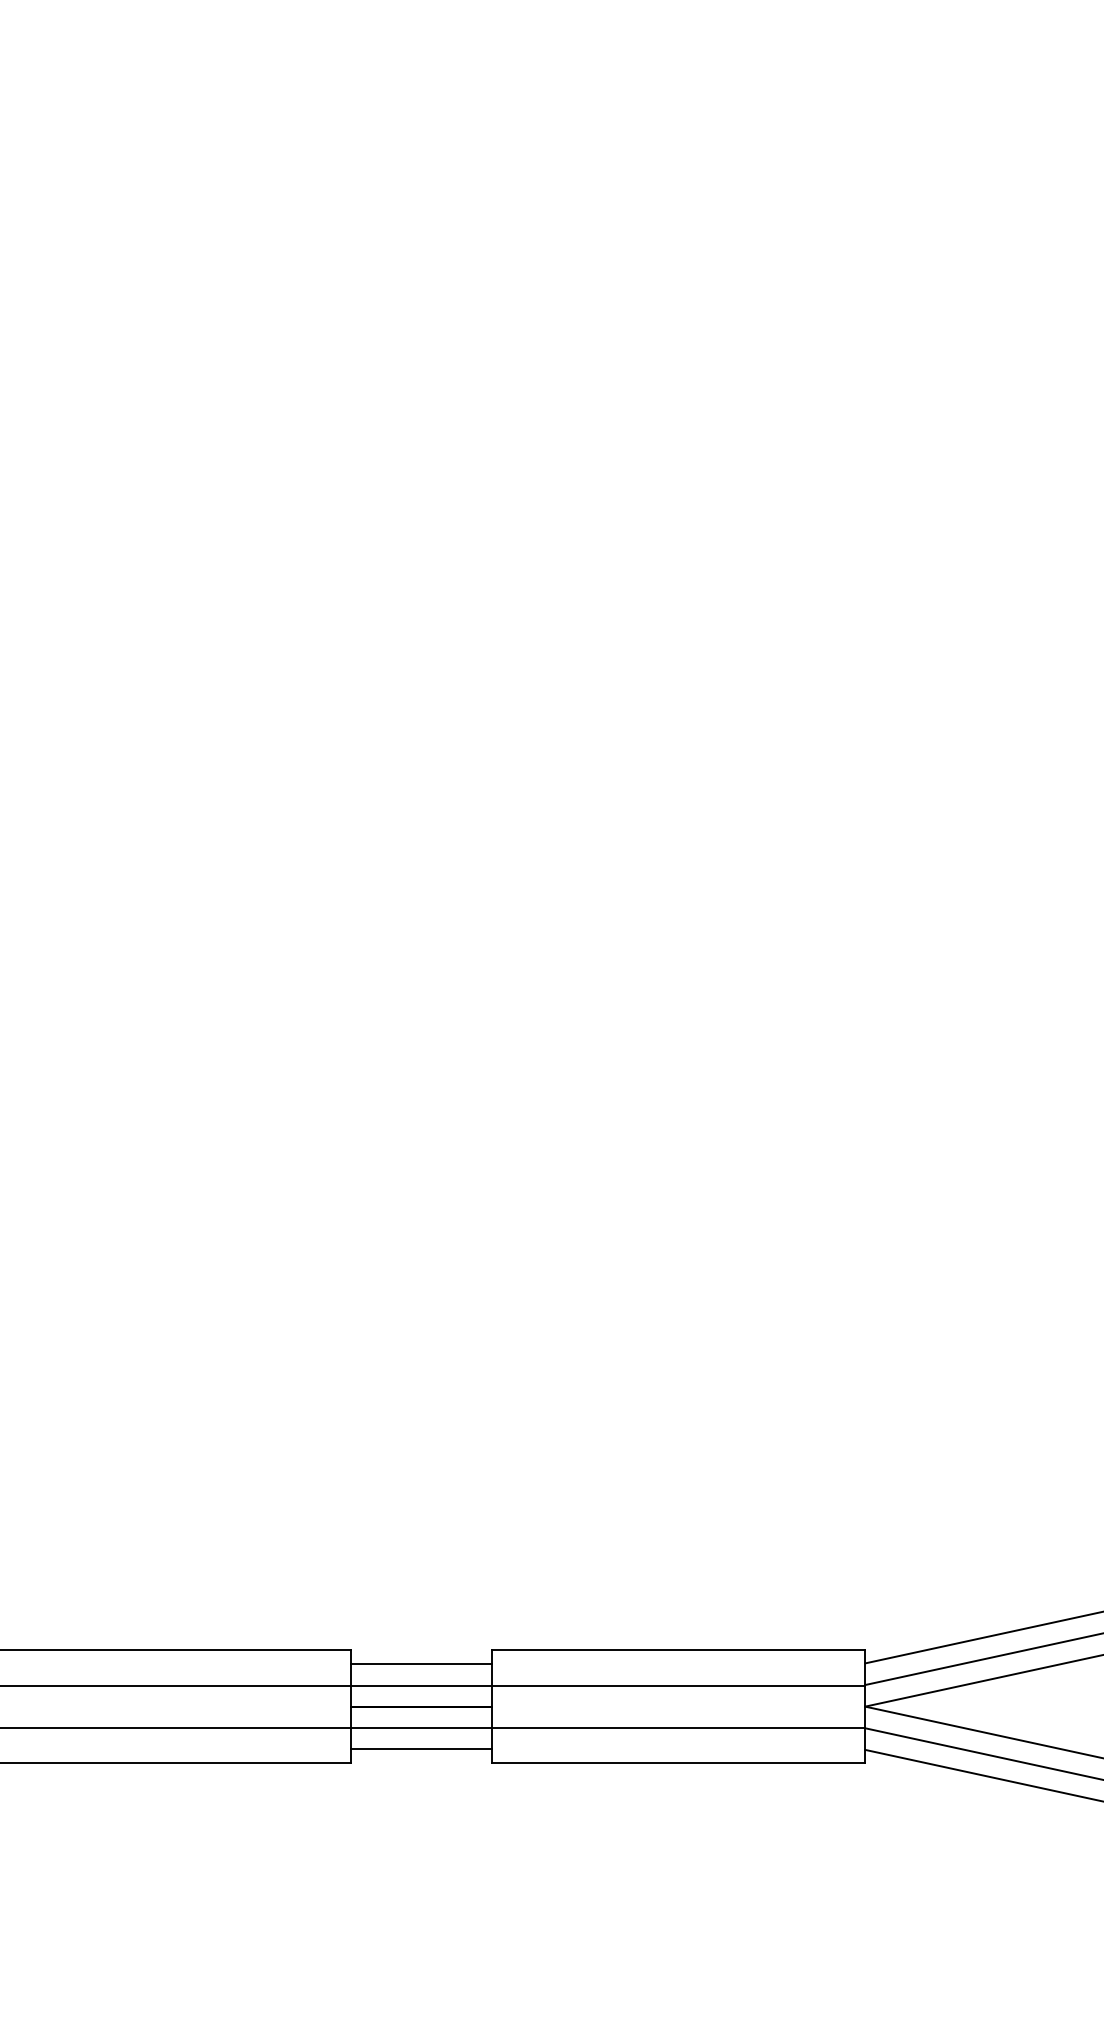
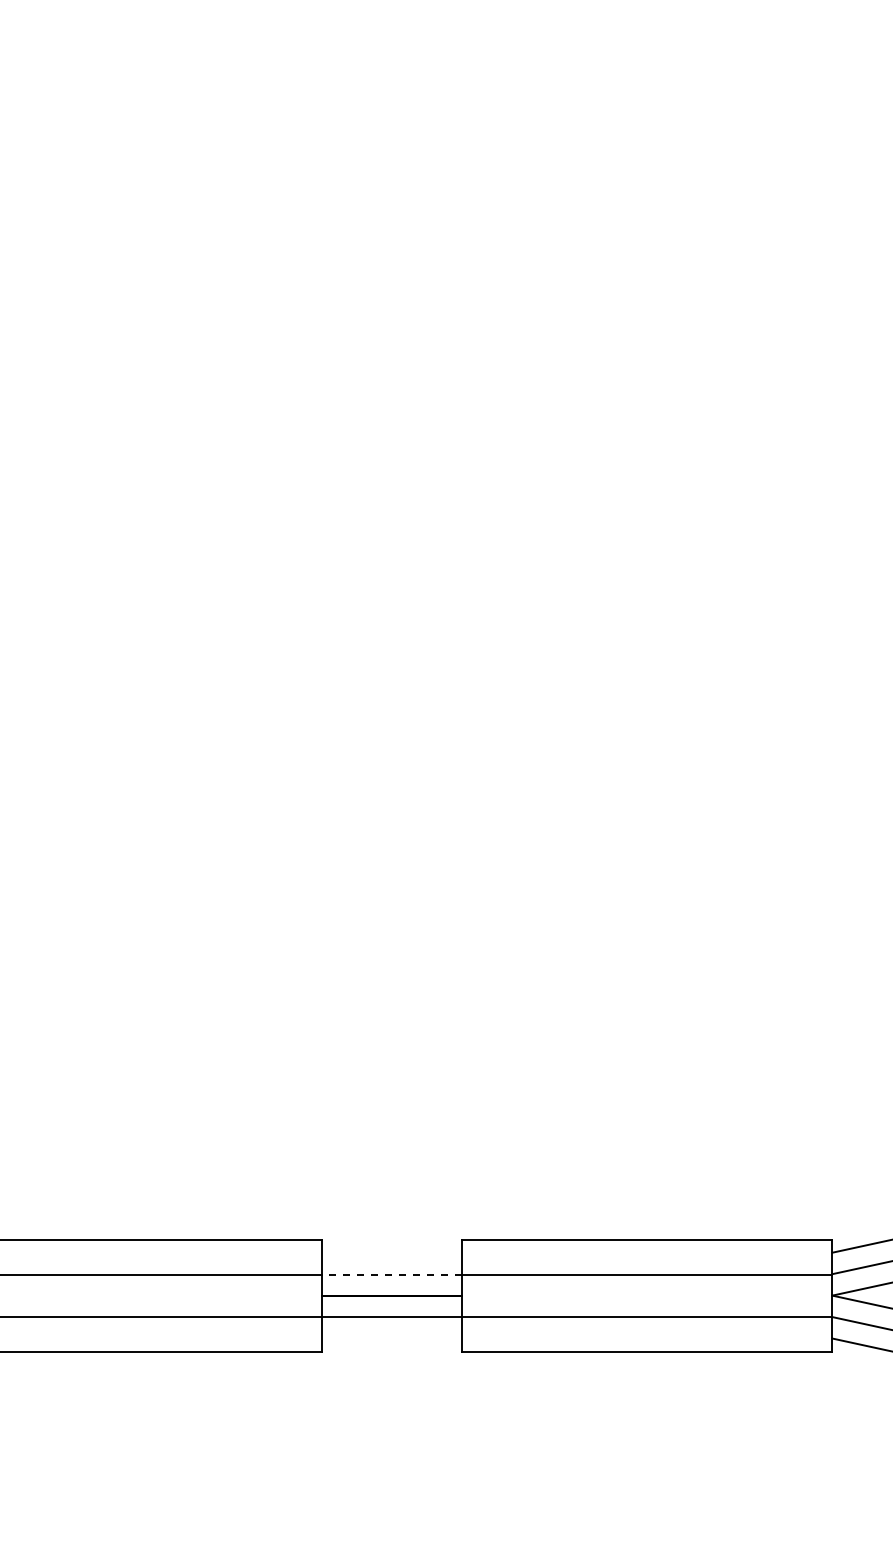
line: (421, 1664) -> (392, 1253), removed
line: (420, 1685) -> (391, 1274), solid -> dashed
line: (420, 1748) -> (391, 1337), removed

